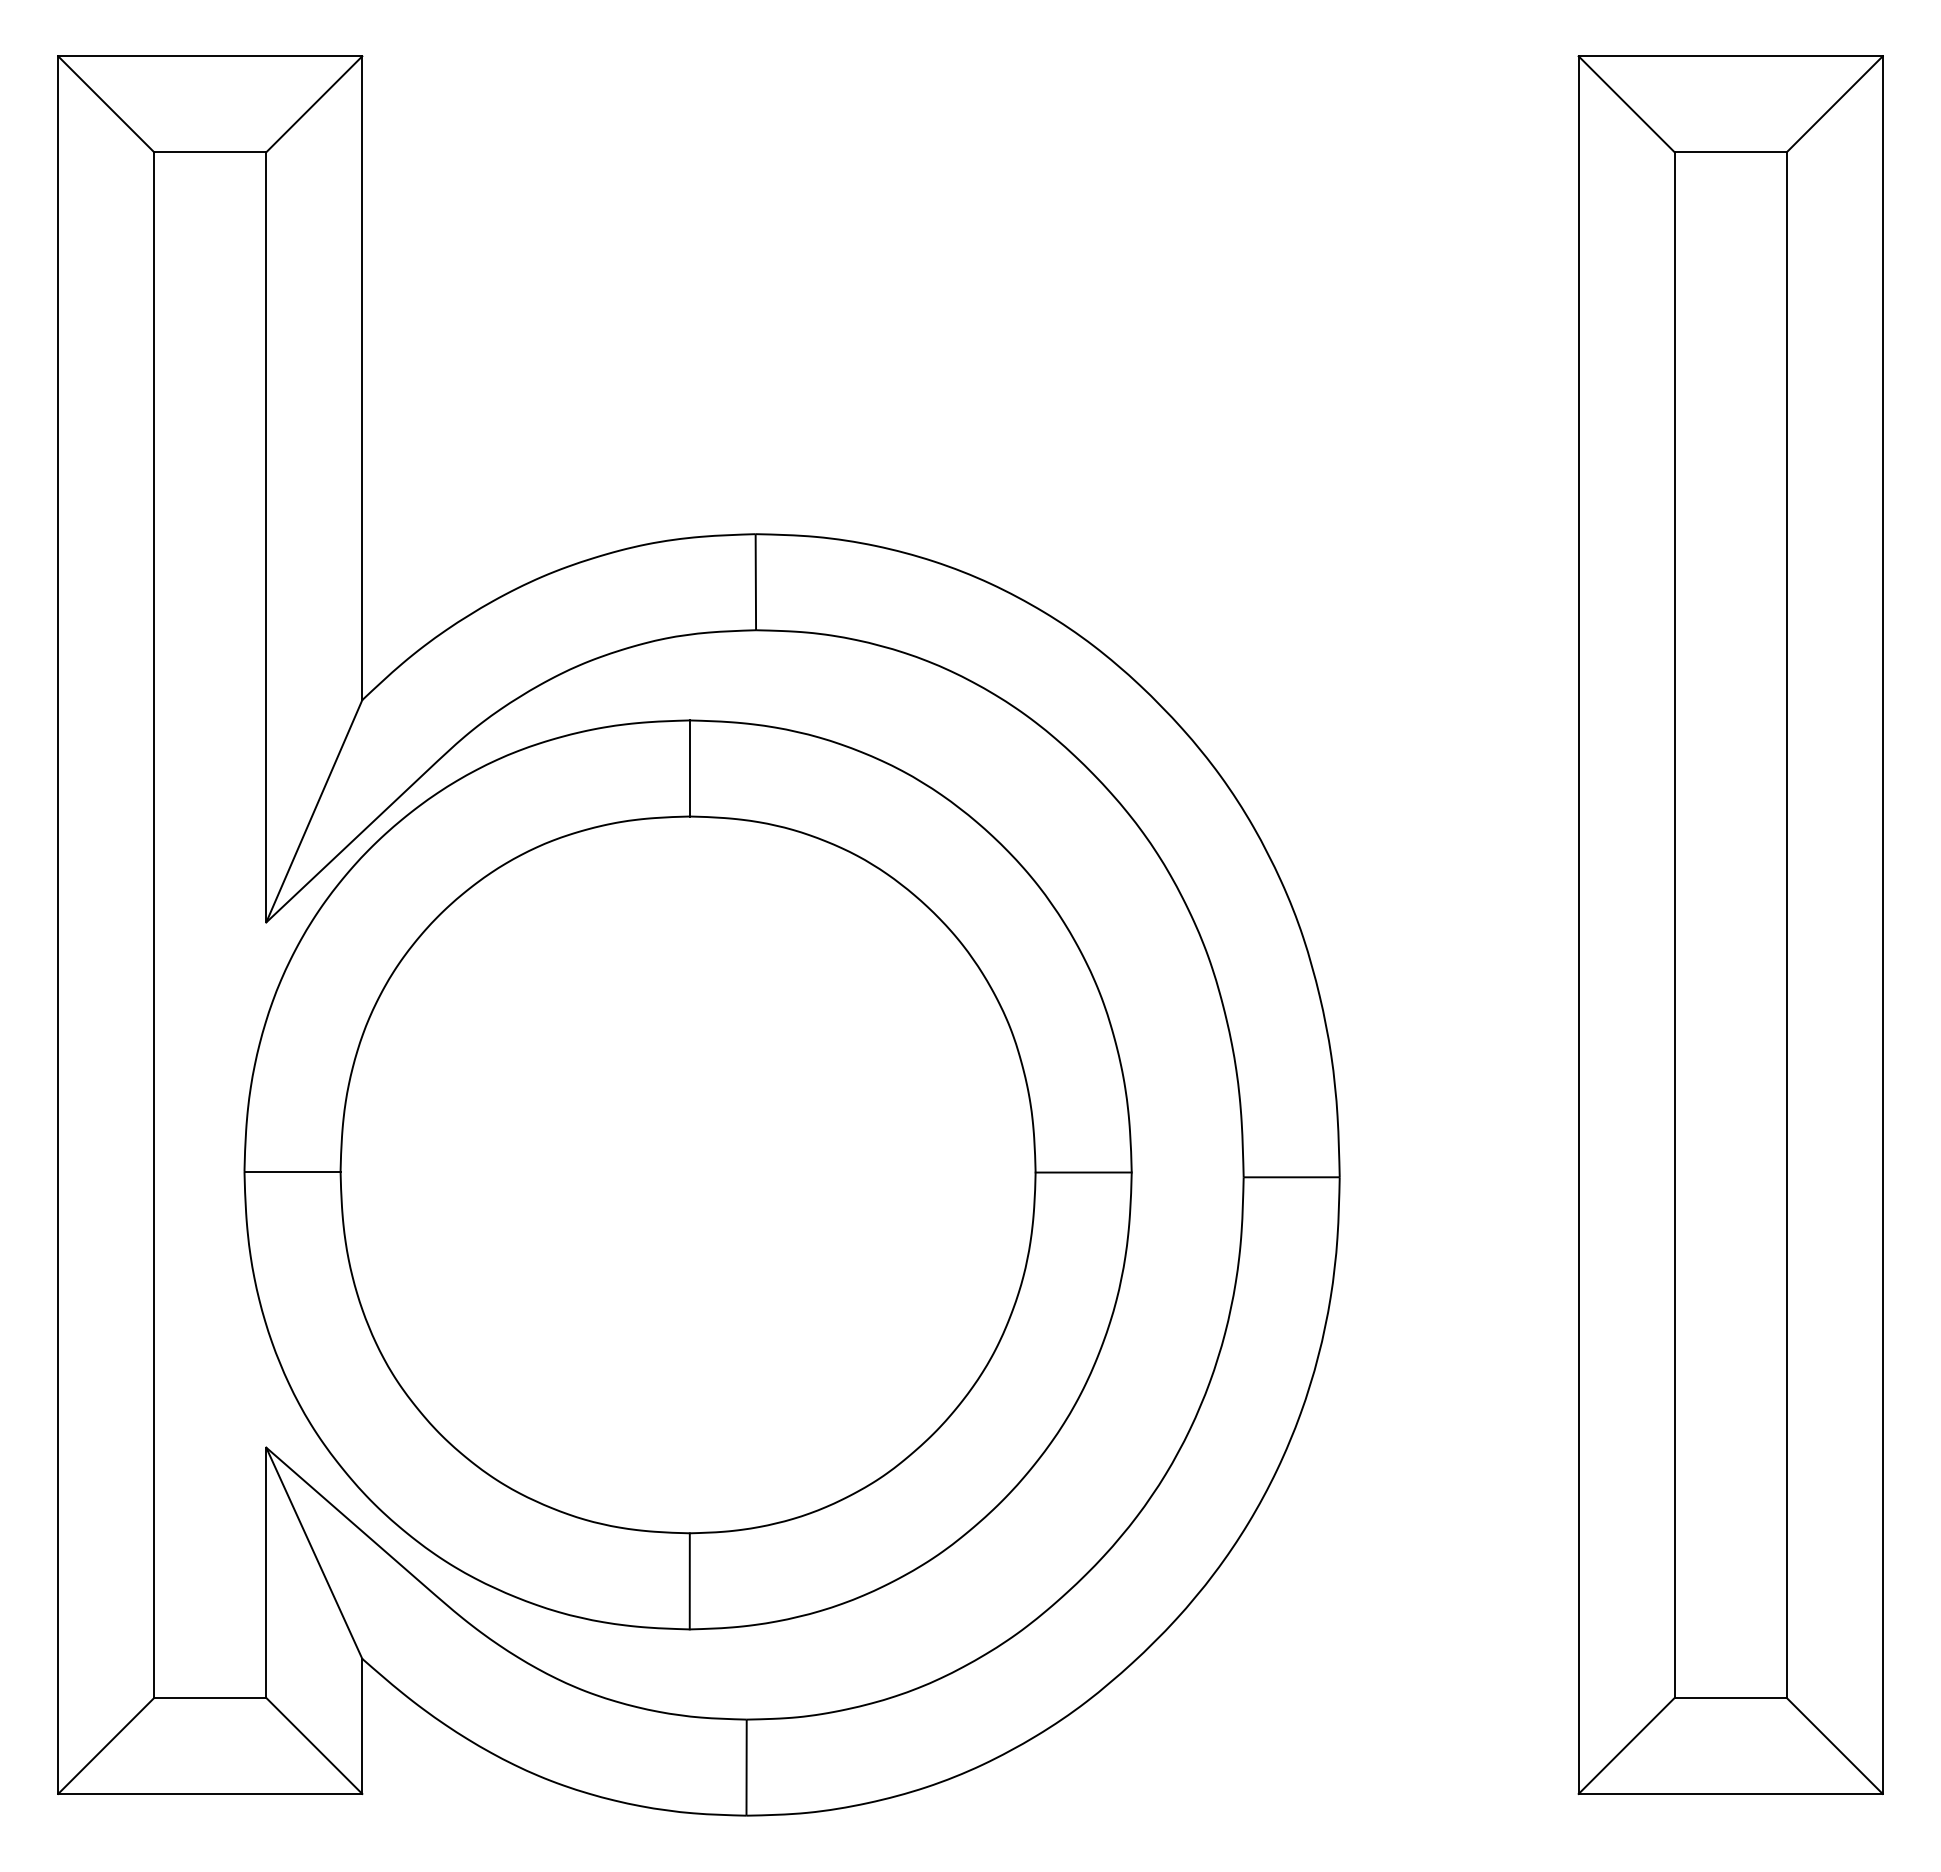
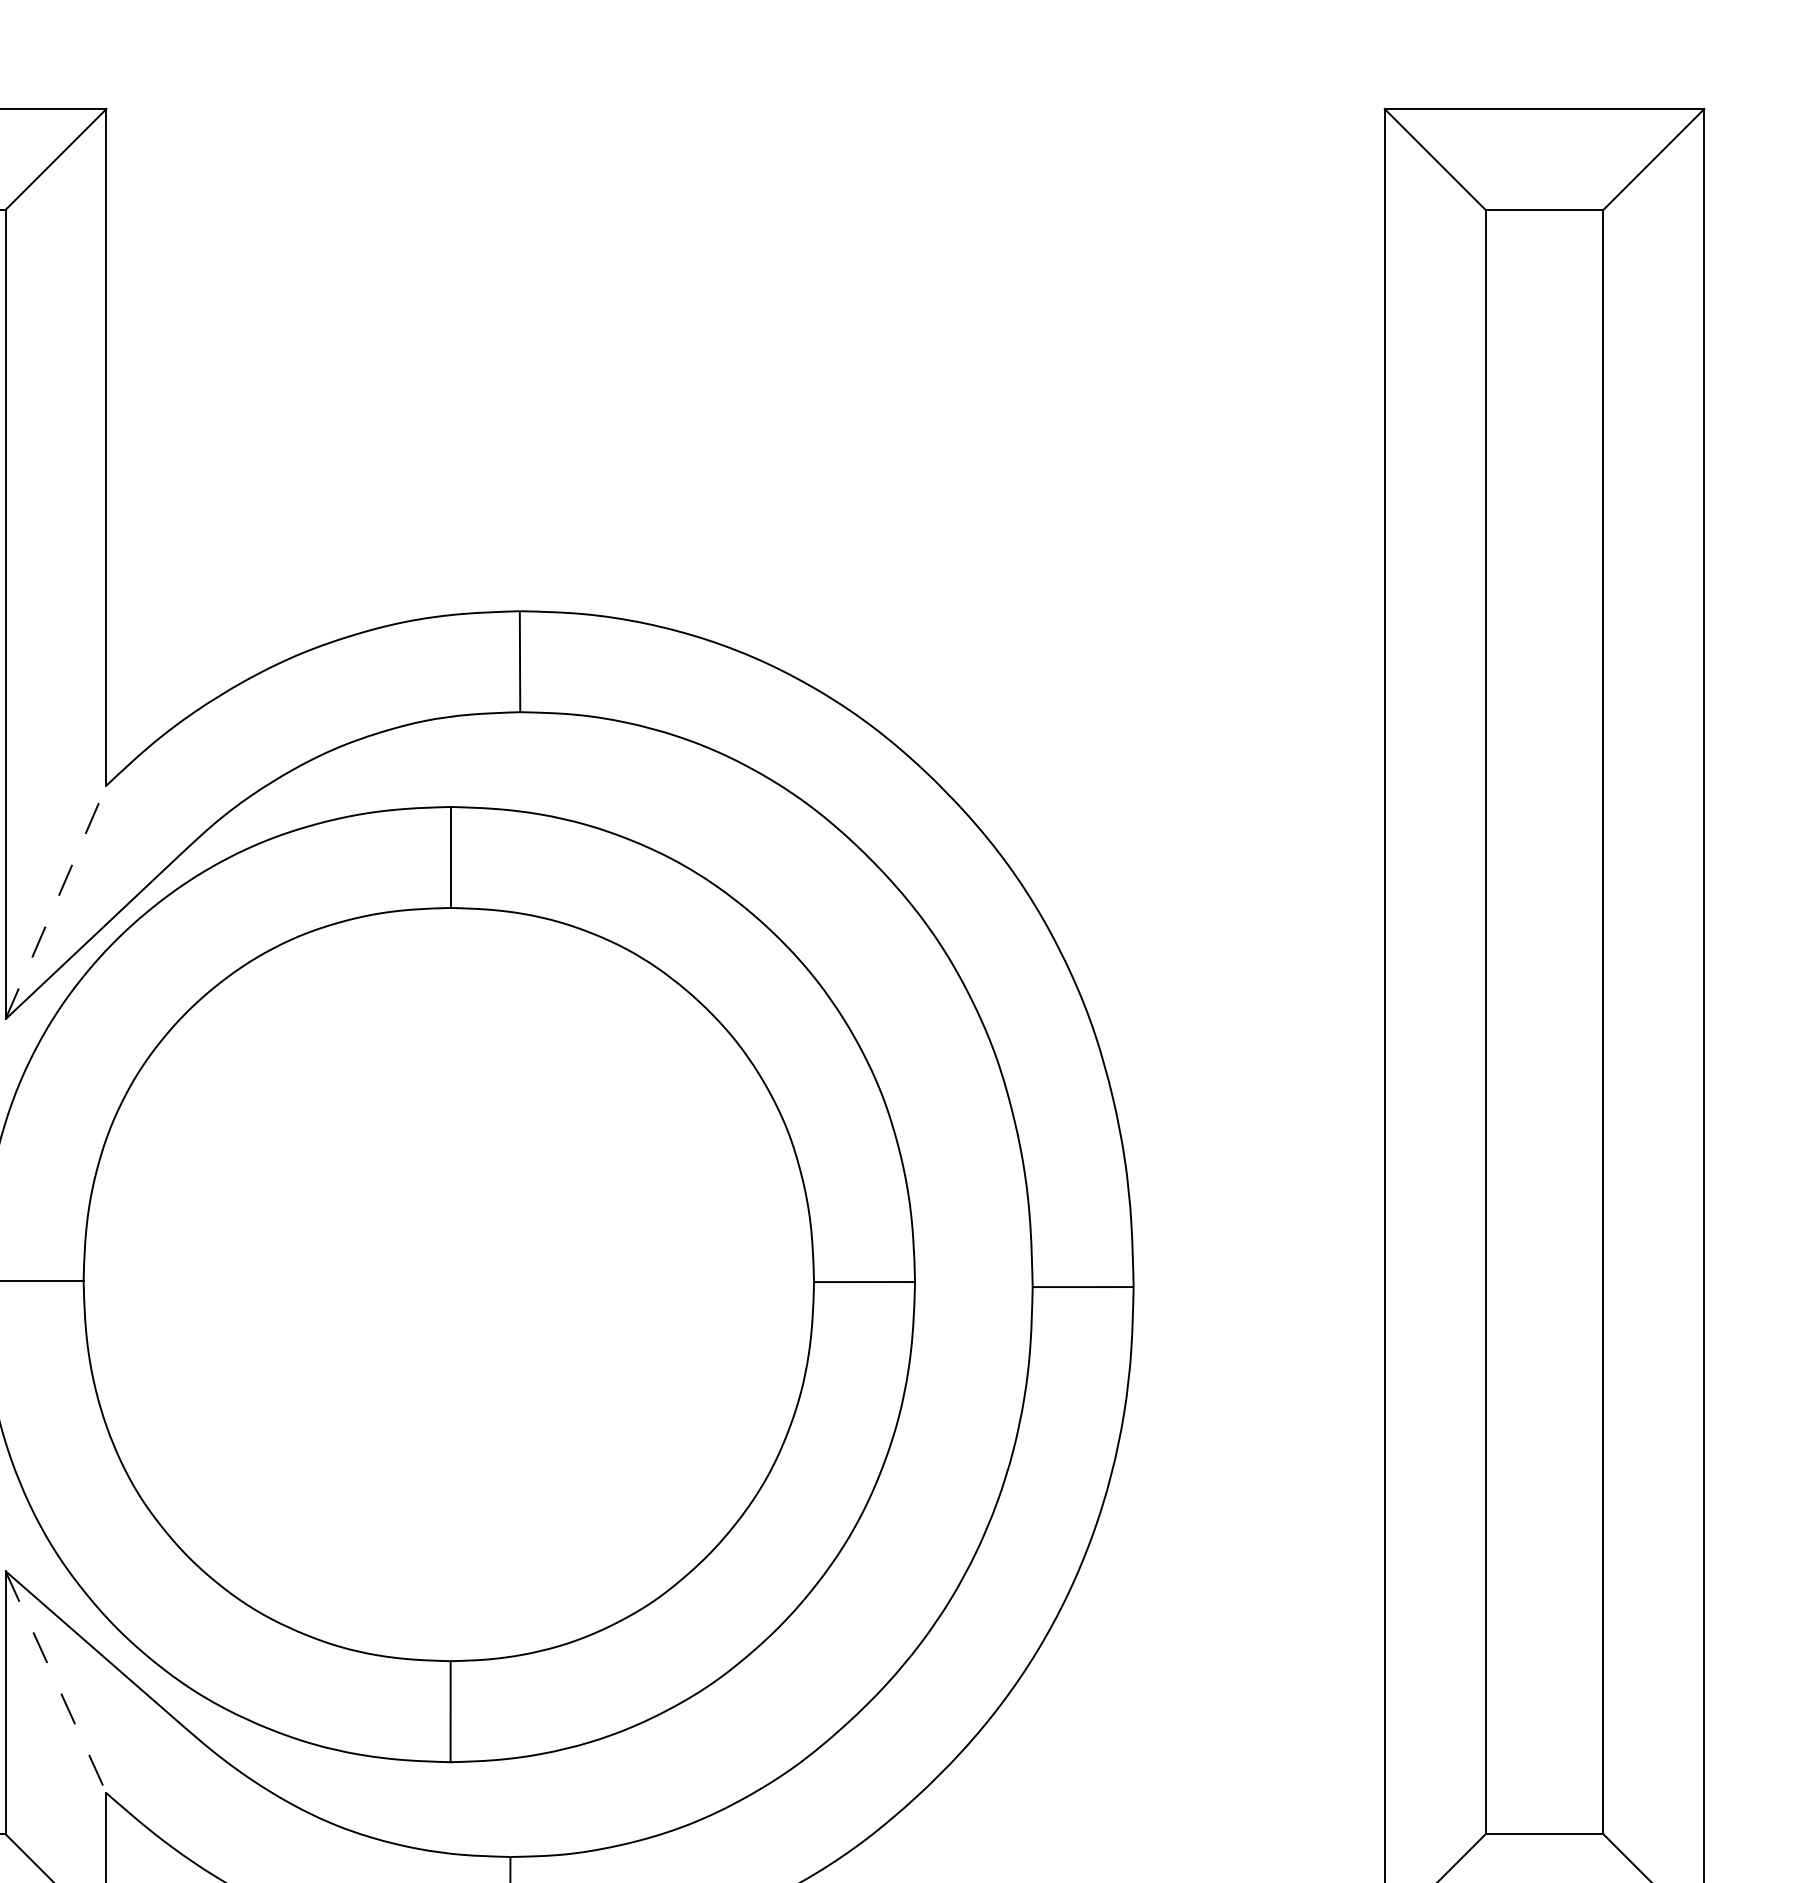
line: (314, 810) -> (56, 901), solid -> dashed
line: (314, 1553) -> (56, 1682), solid -> dashed

